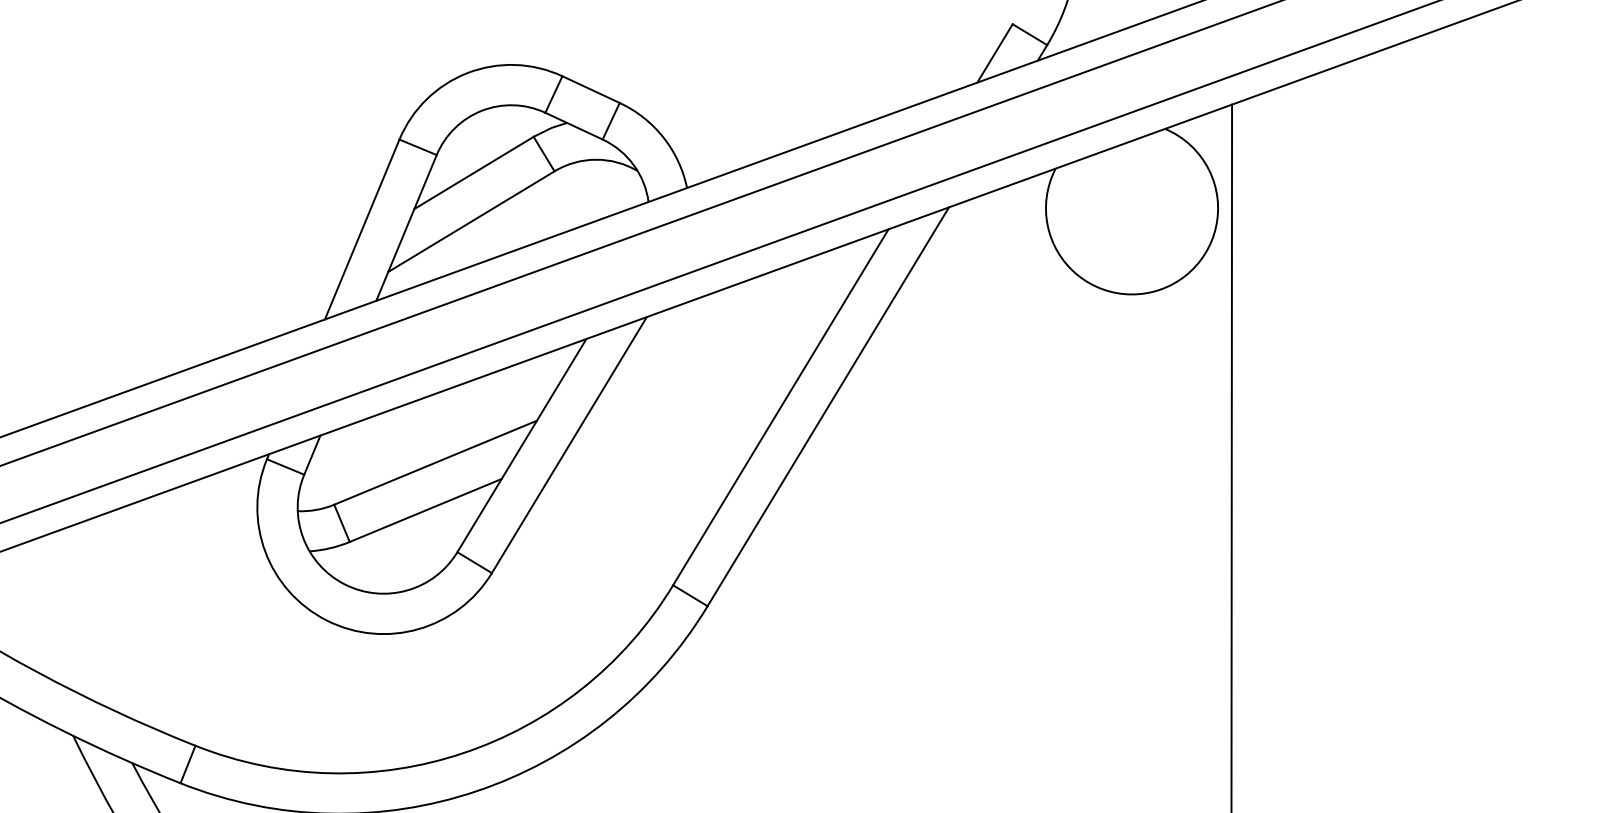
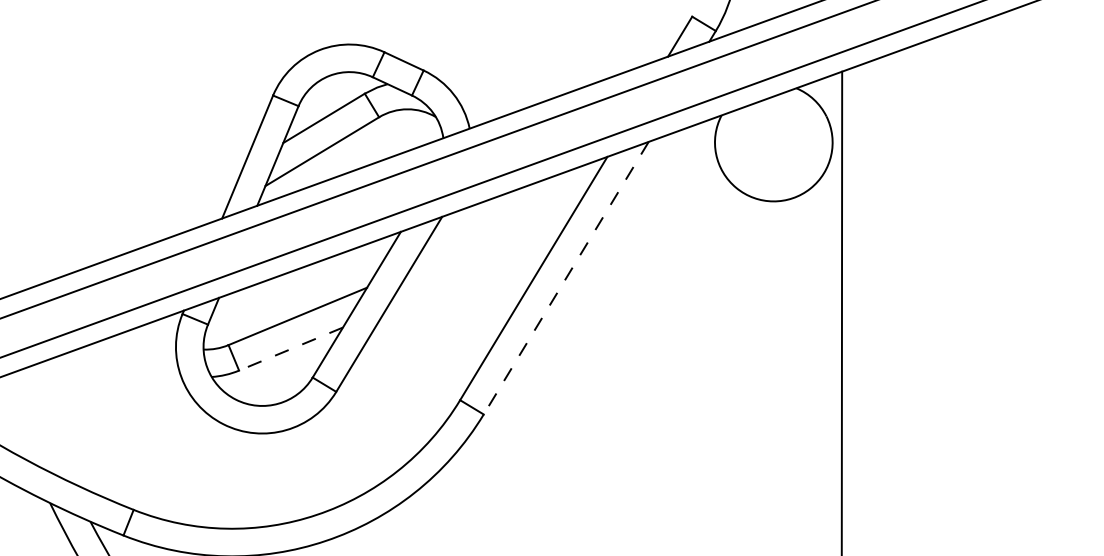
line: (827, 407) -> (565, 278), solid -> dashed
line: (424, 511) -> (290, 349), solid -> dashed

